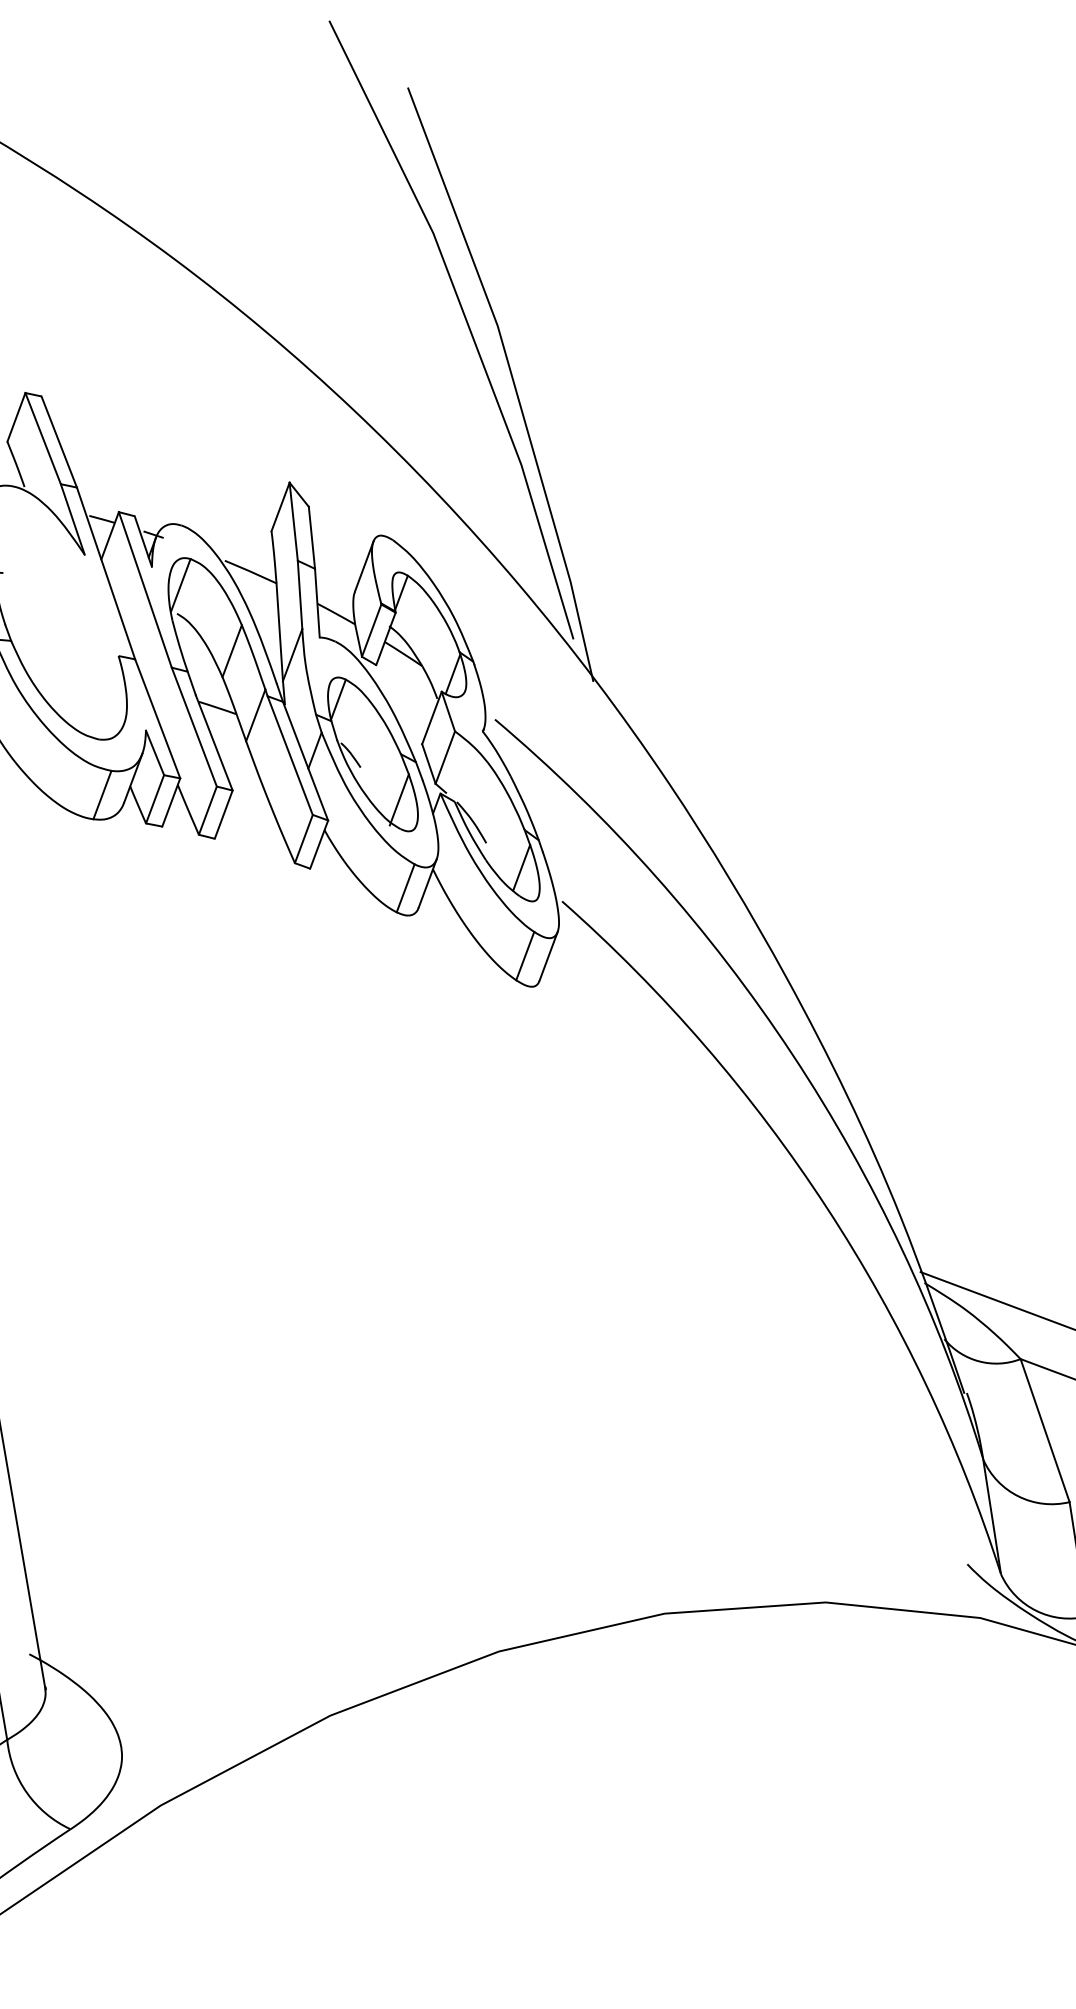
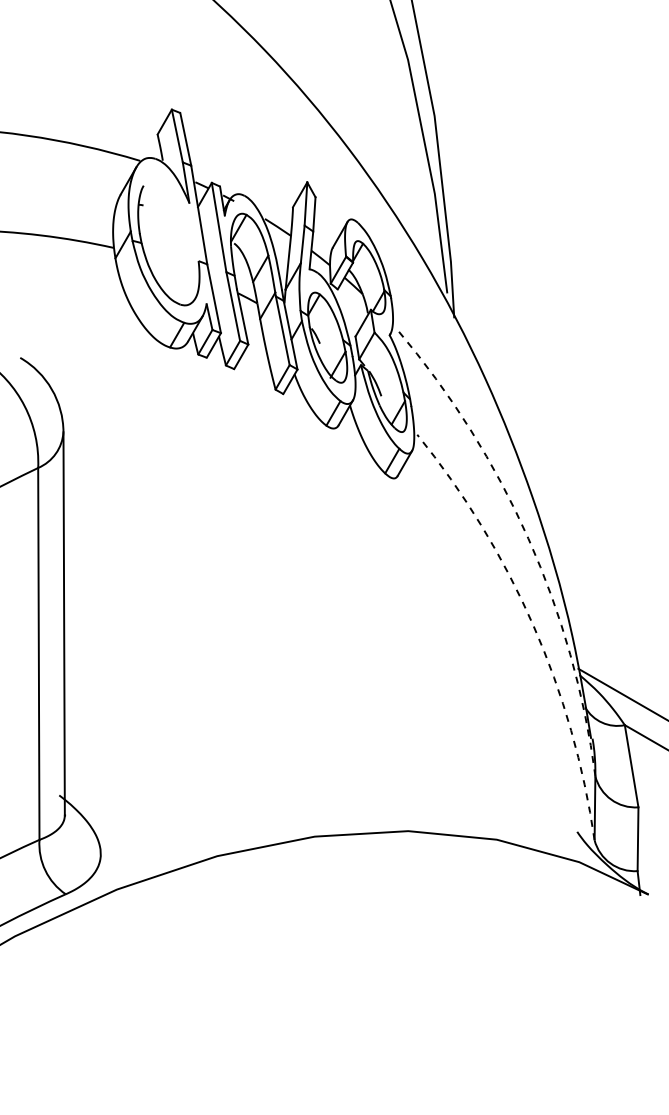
arc: (792, 1053) -> (528, 538), solid -> dashed
arc: (827, 1208) -> (533, 625), solid -> dashed

